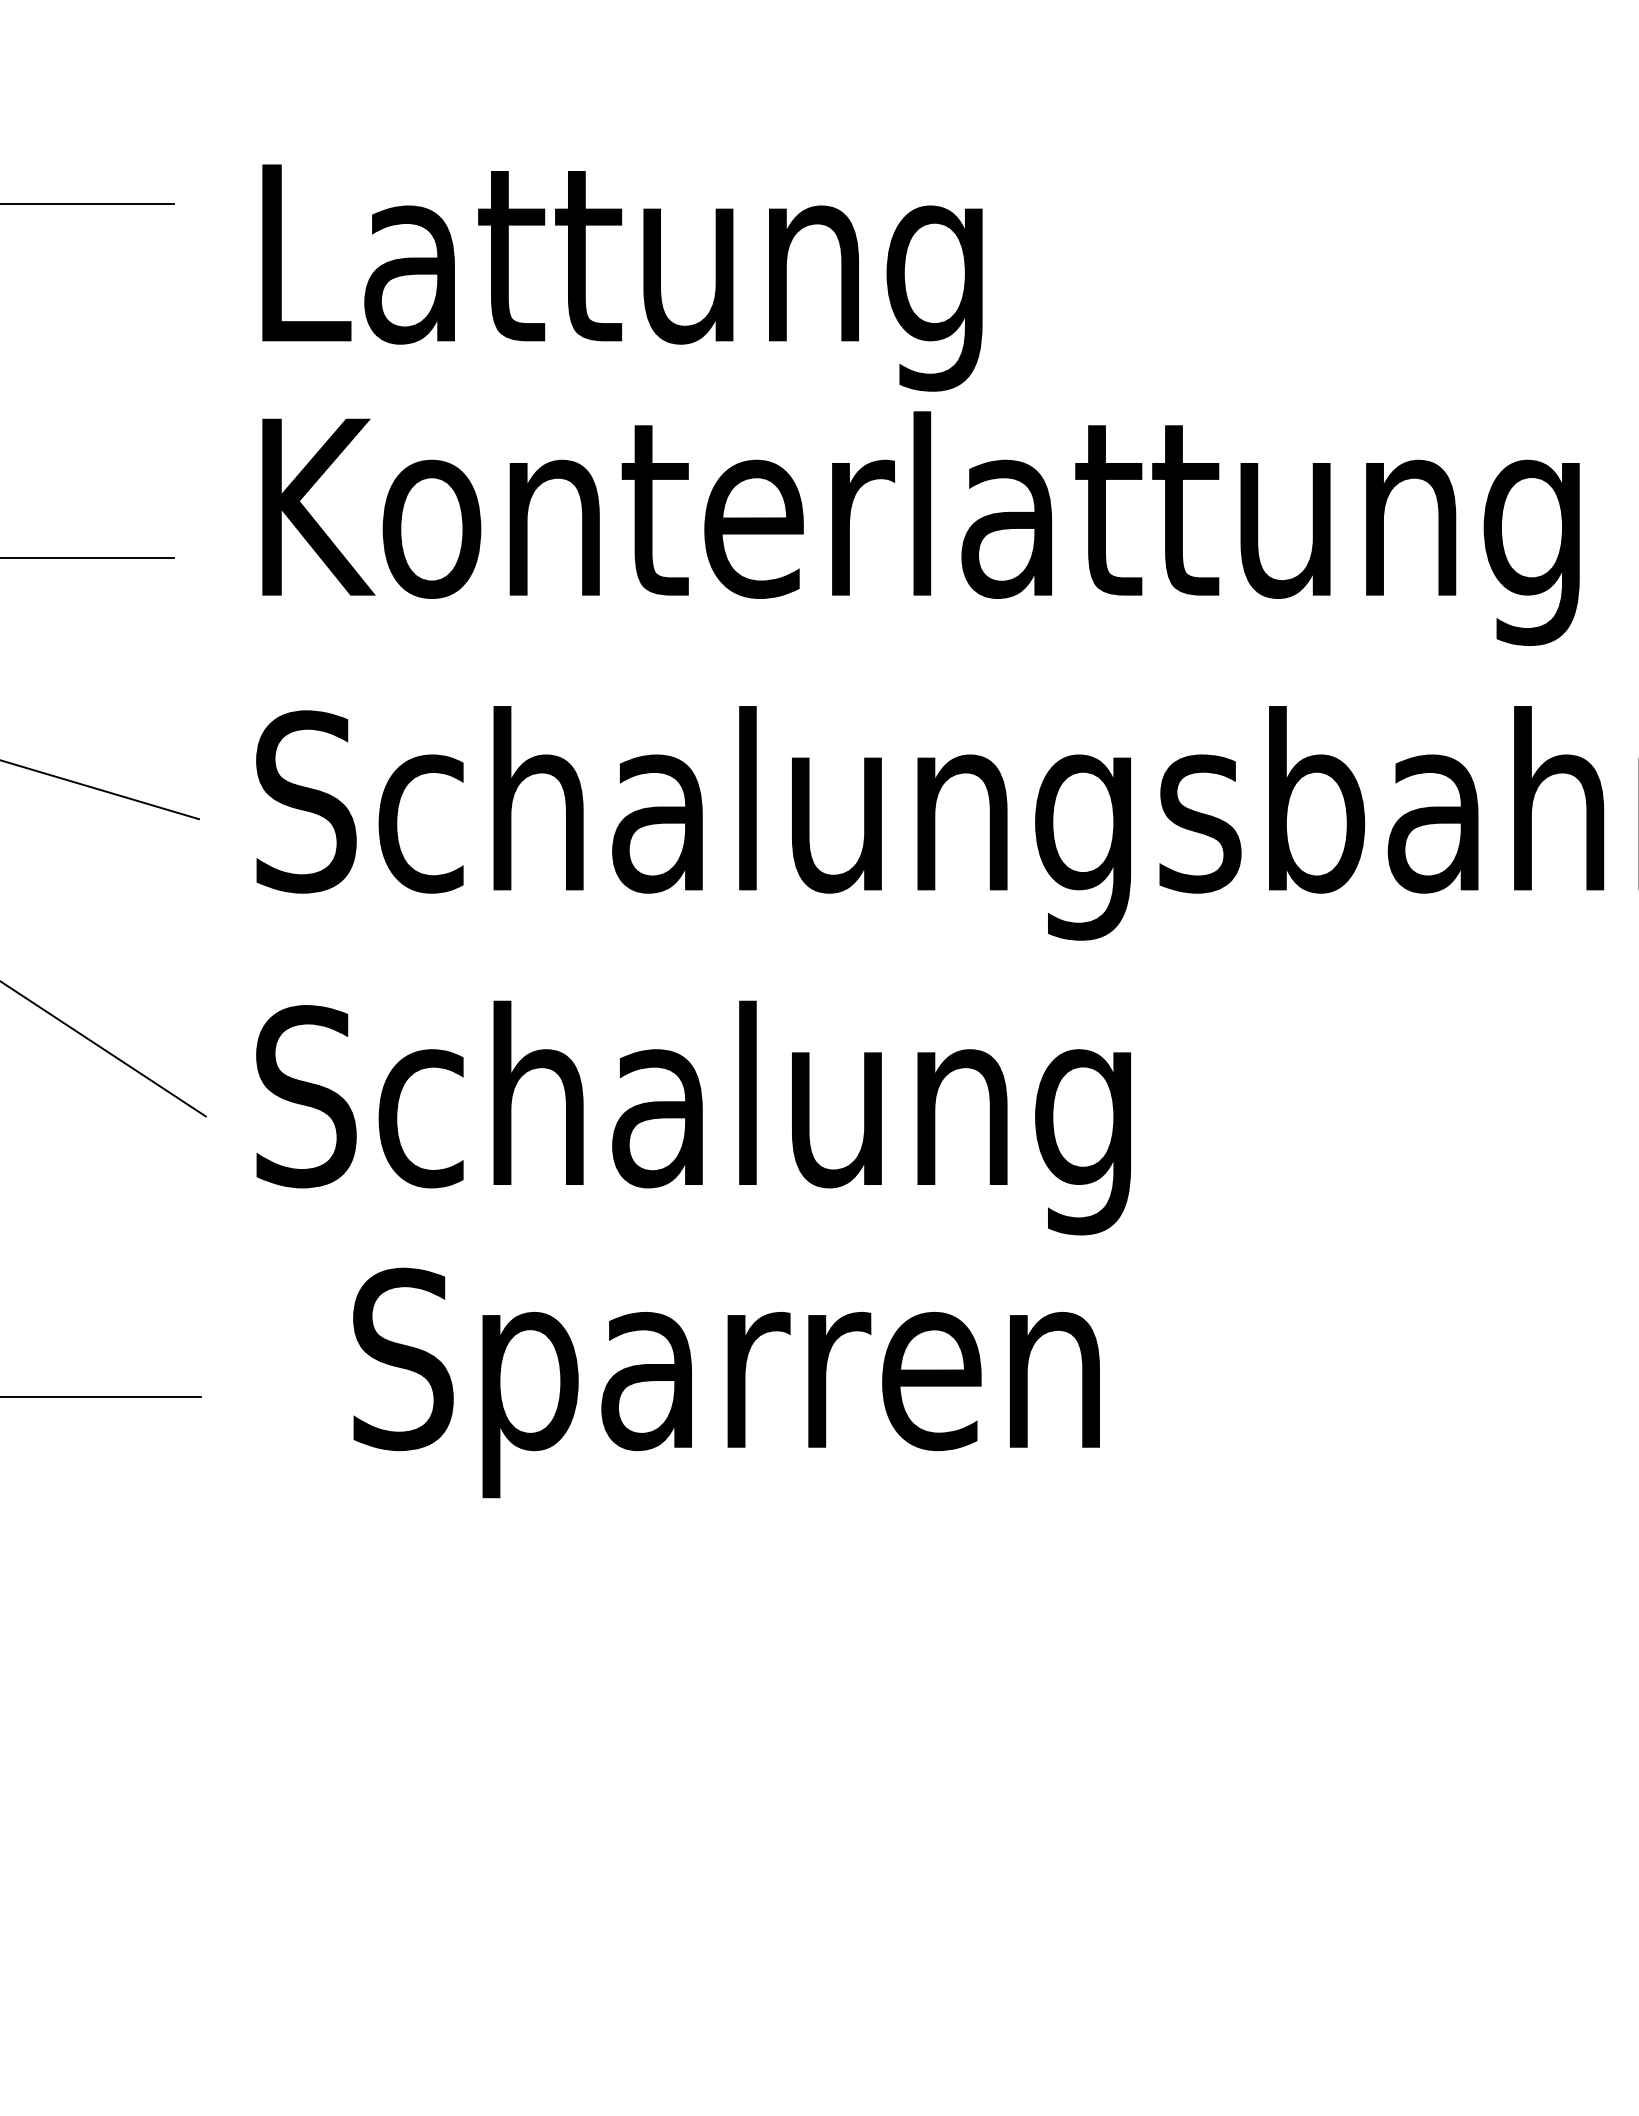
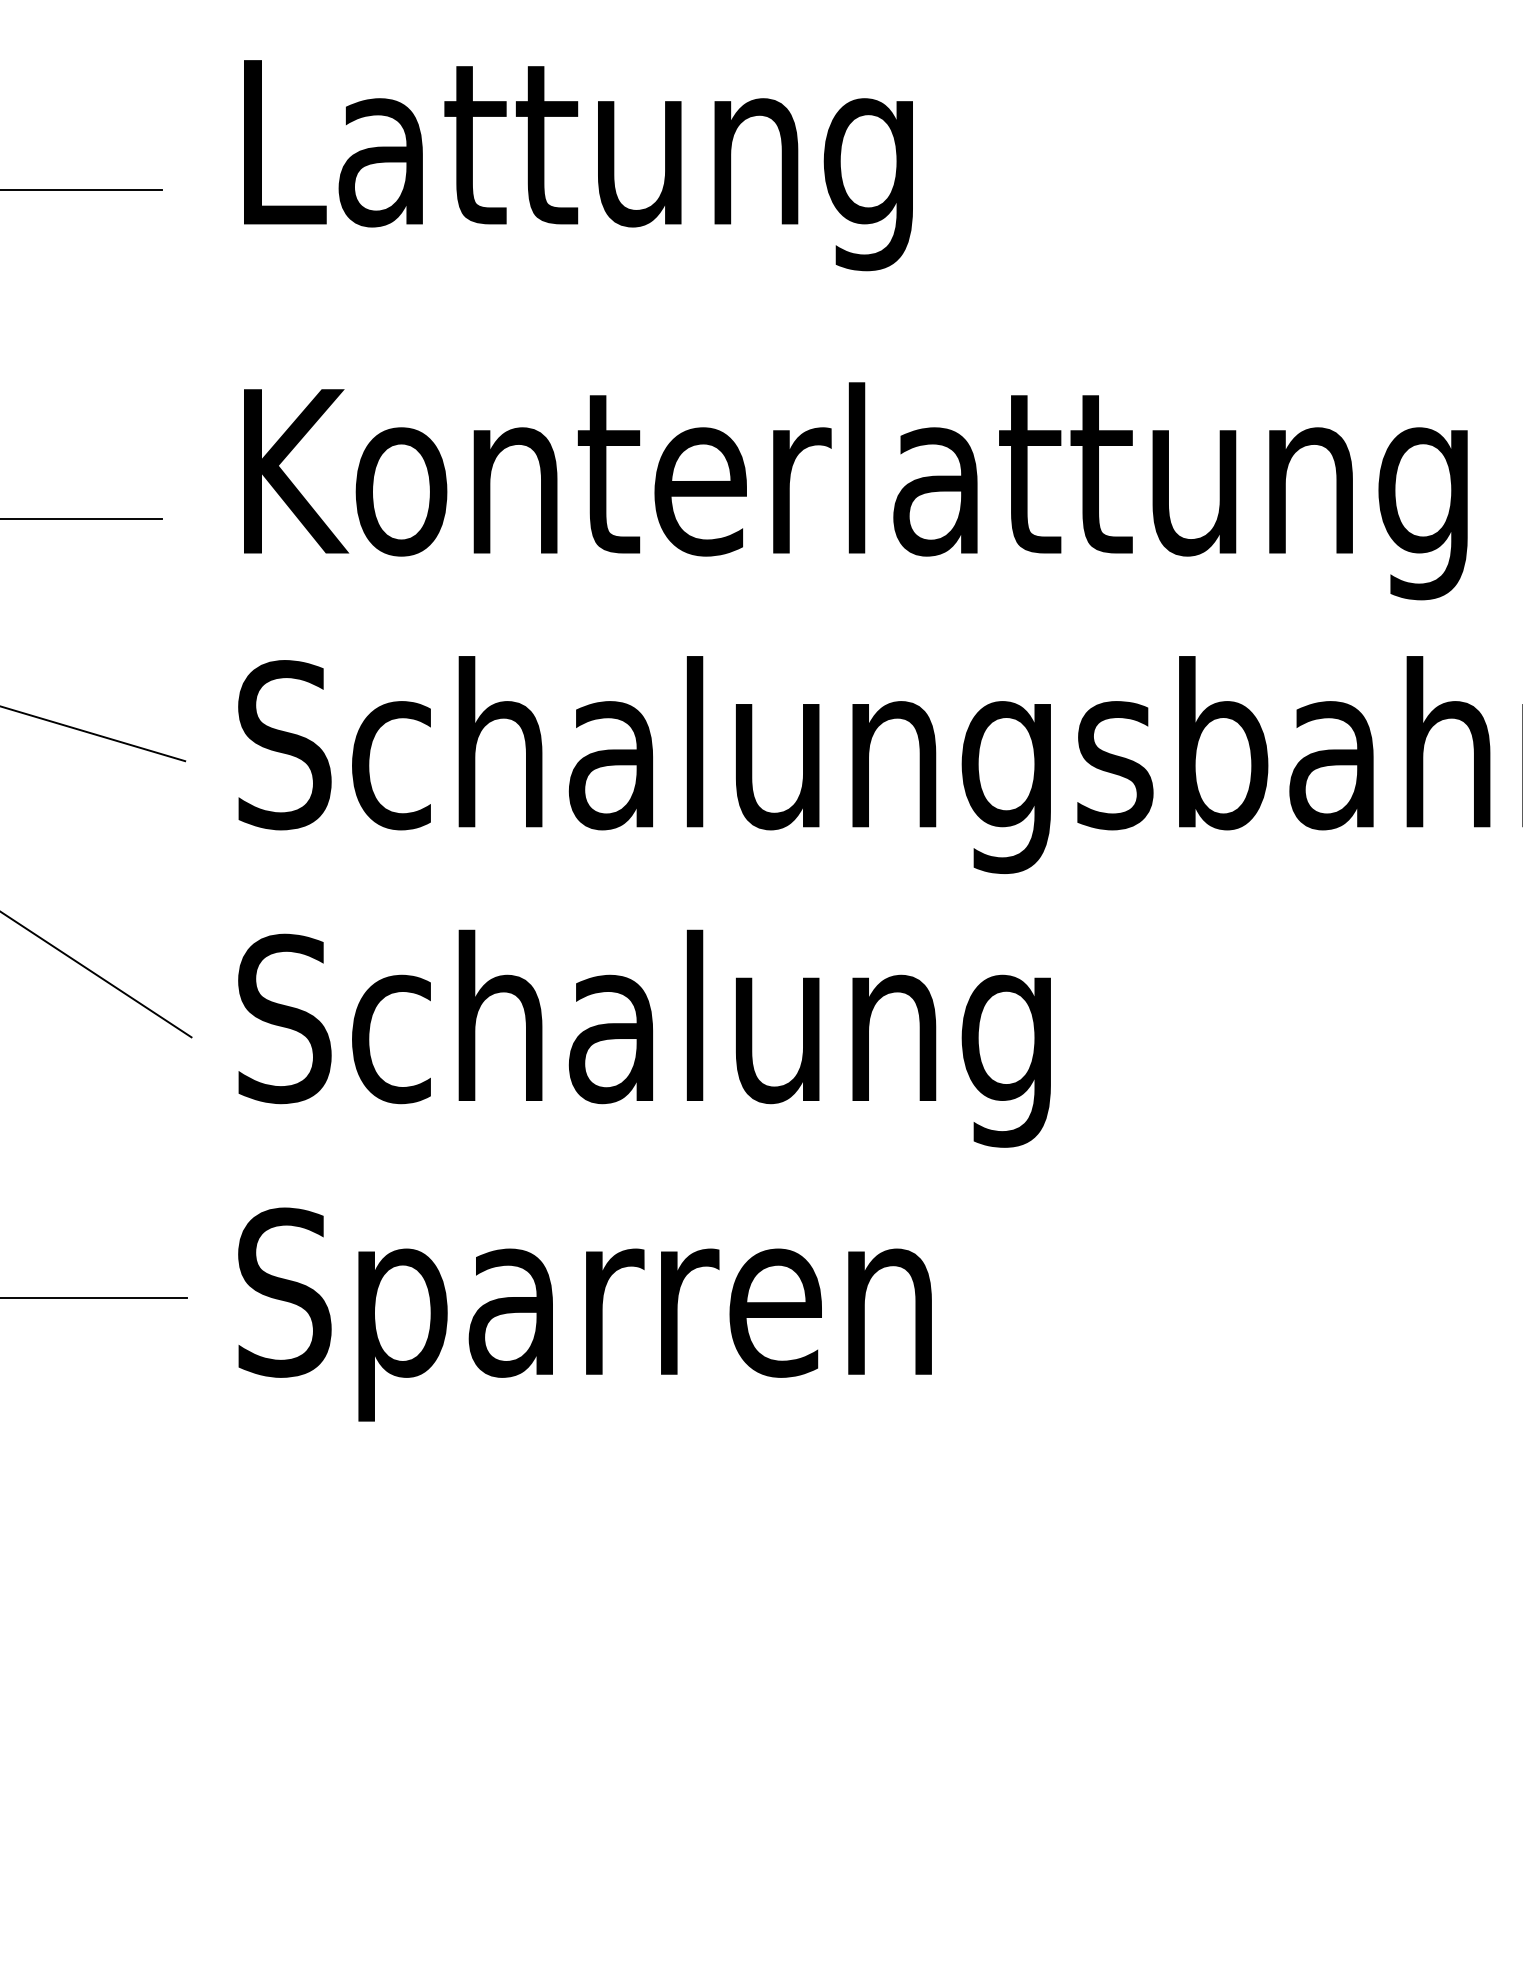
text: (622, 277) -> (578, 165), moved
text: (726, 1382) -> (585, 1314), moved

